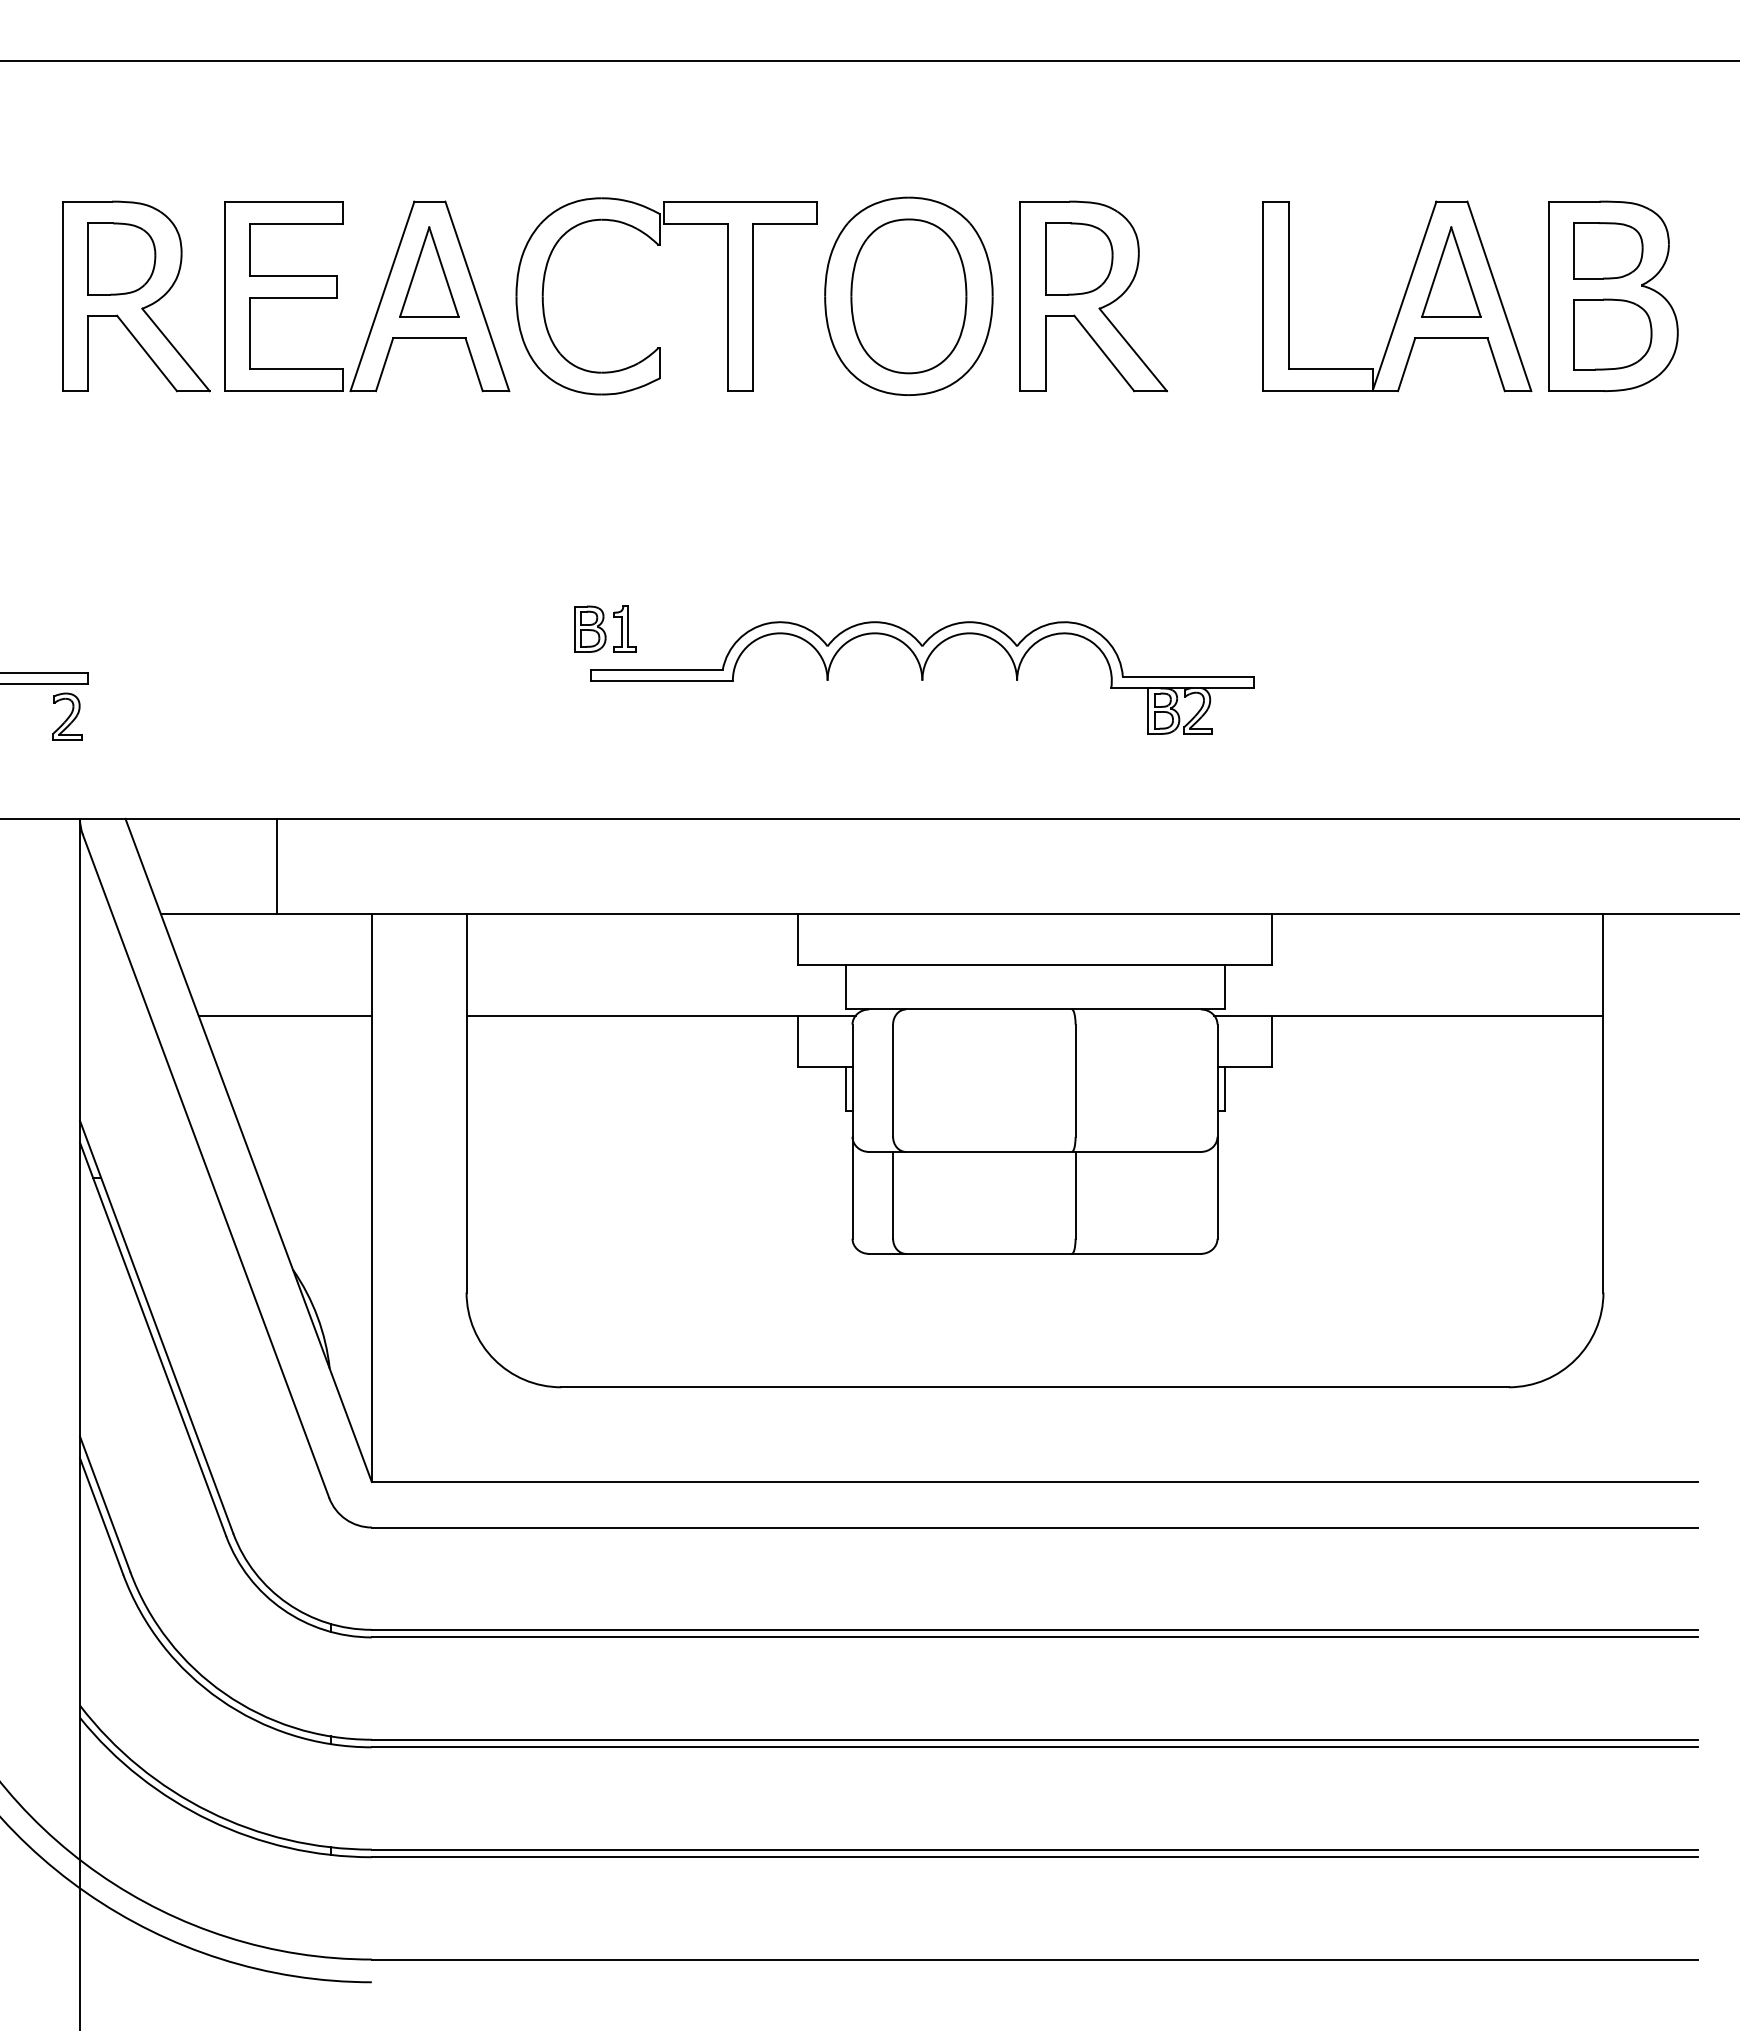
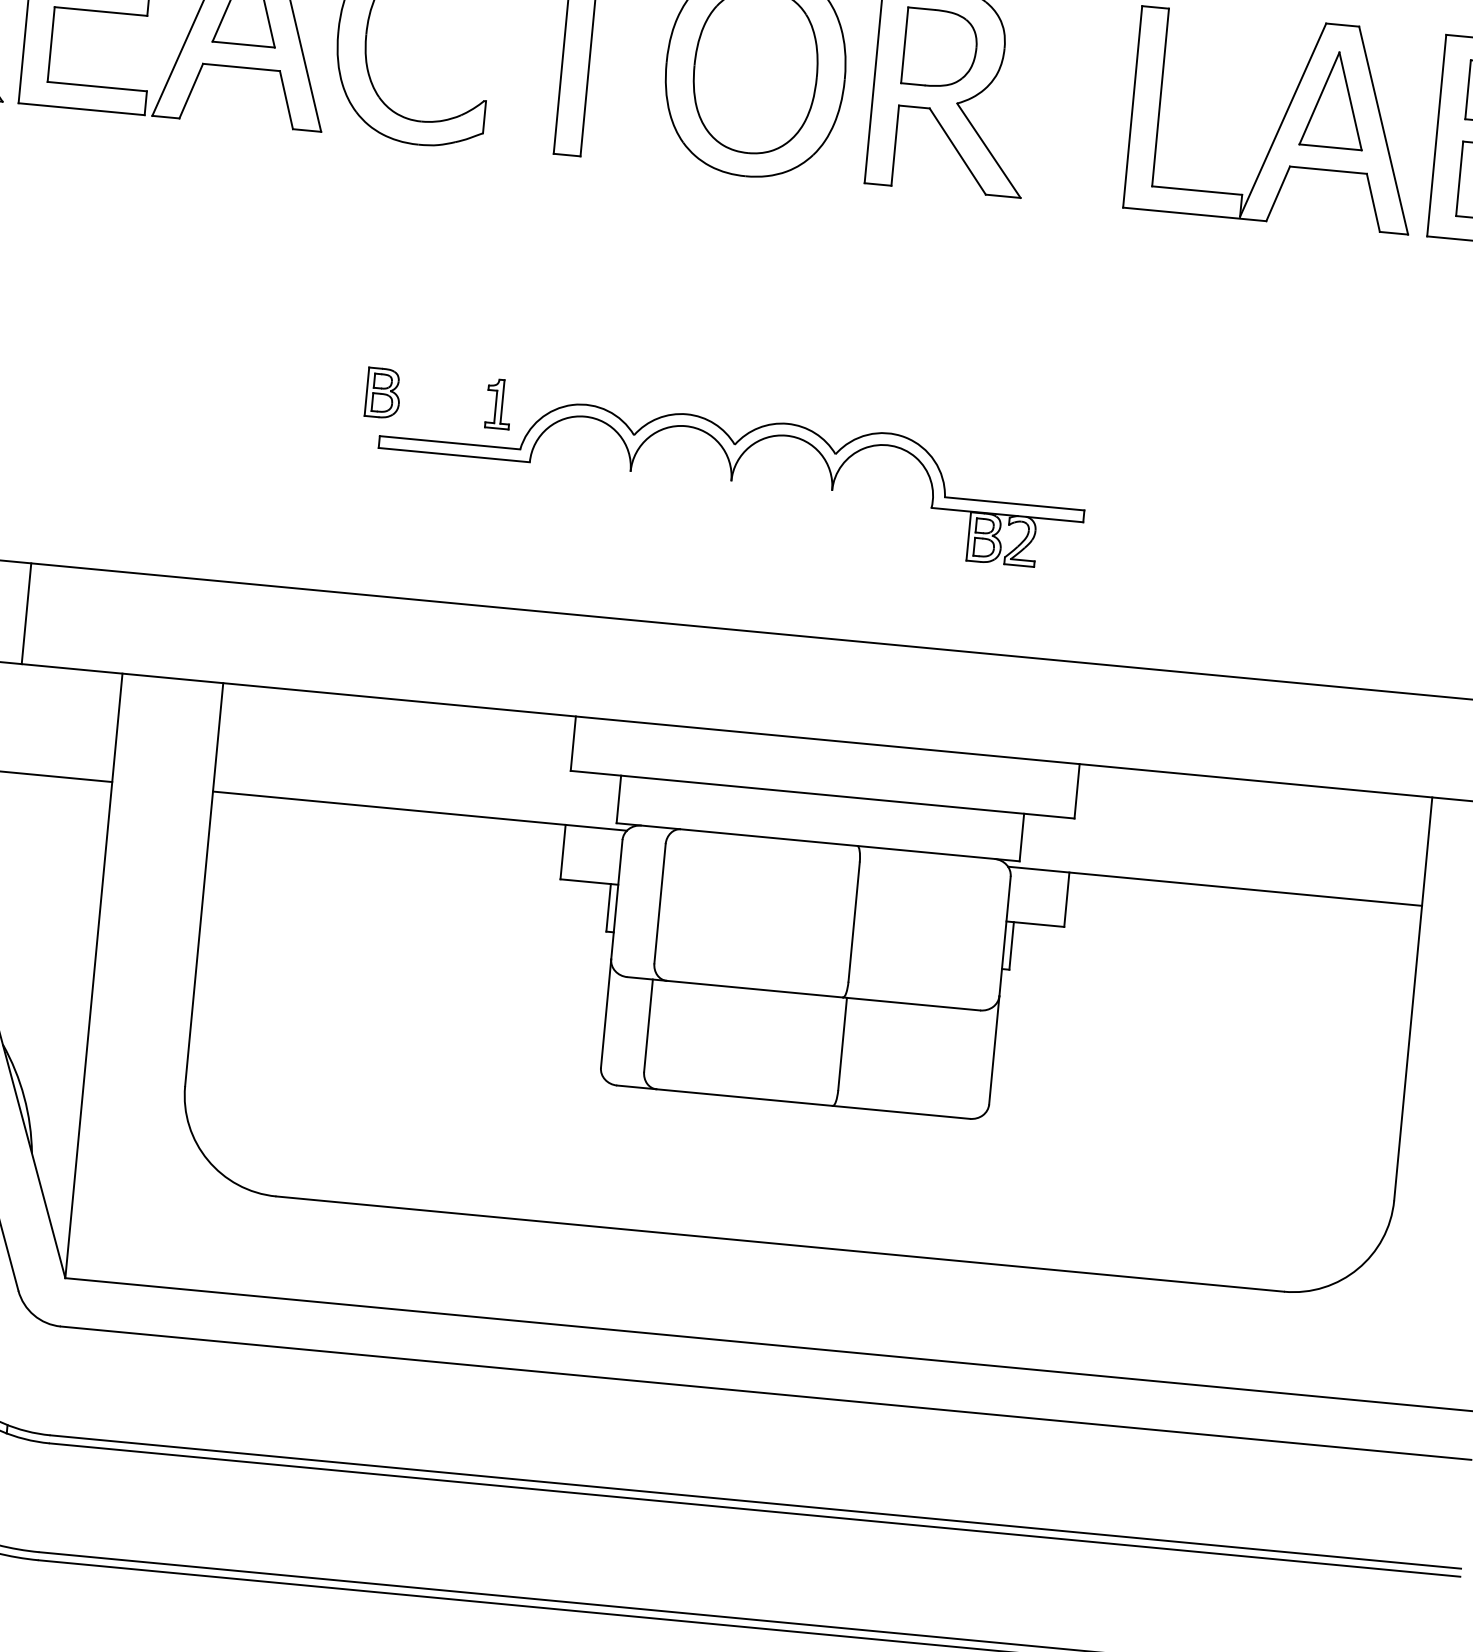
part: (624, 628) -> (498, 403), moved

